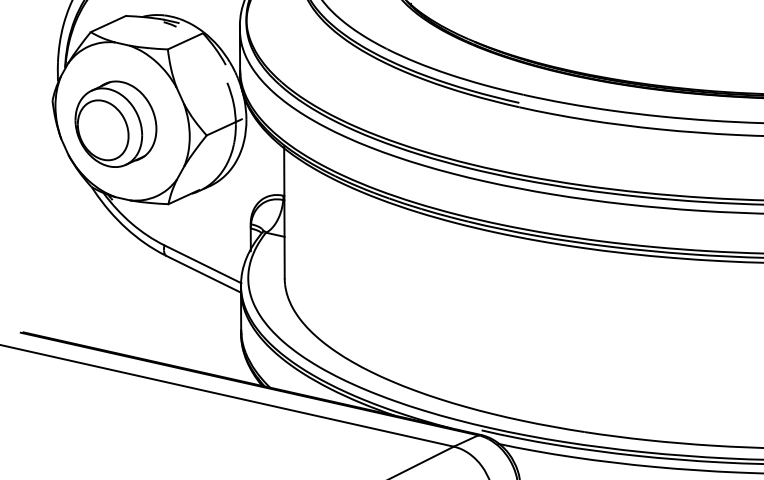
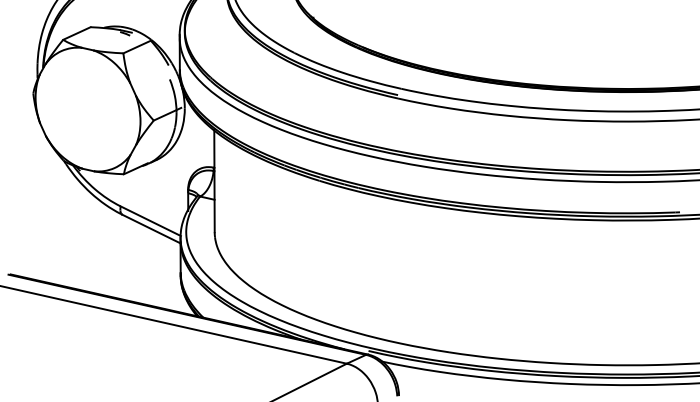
part: (115, 123) -> (82, 111), removed

